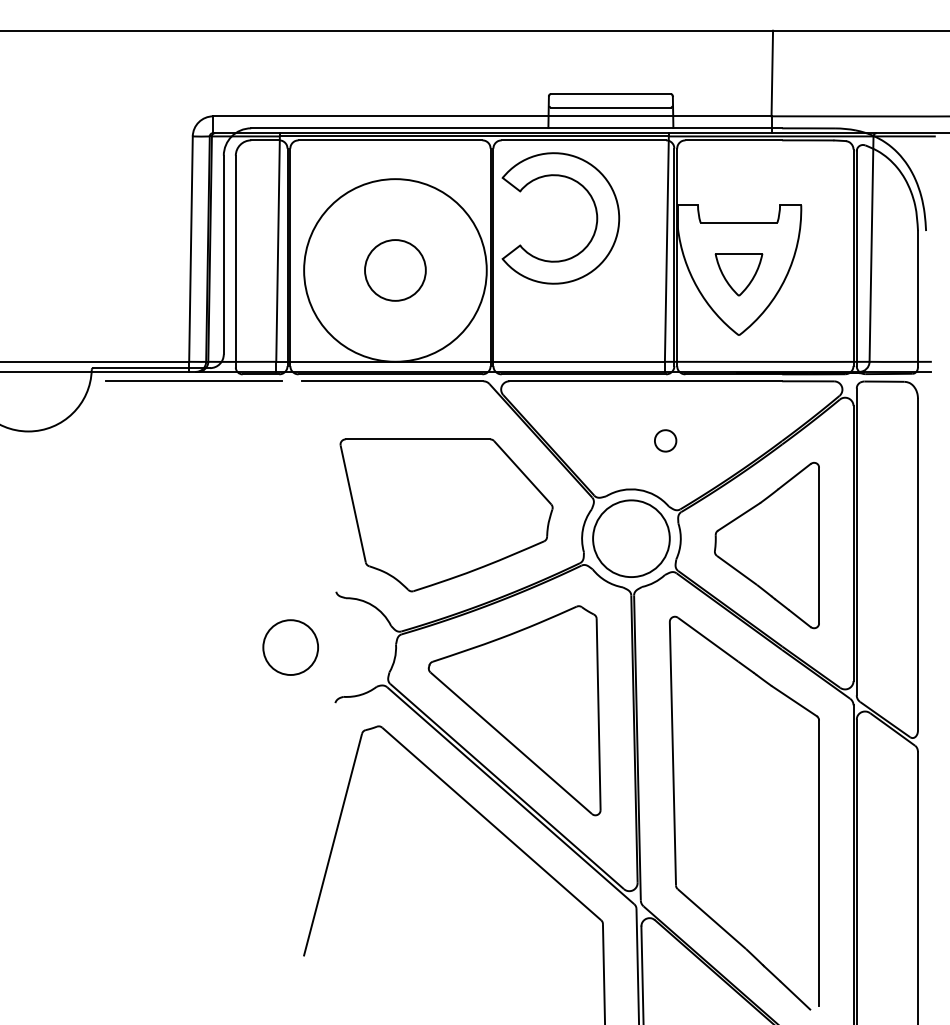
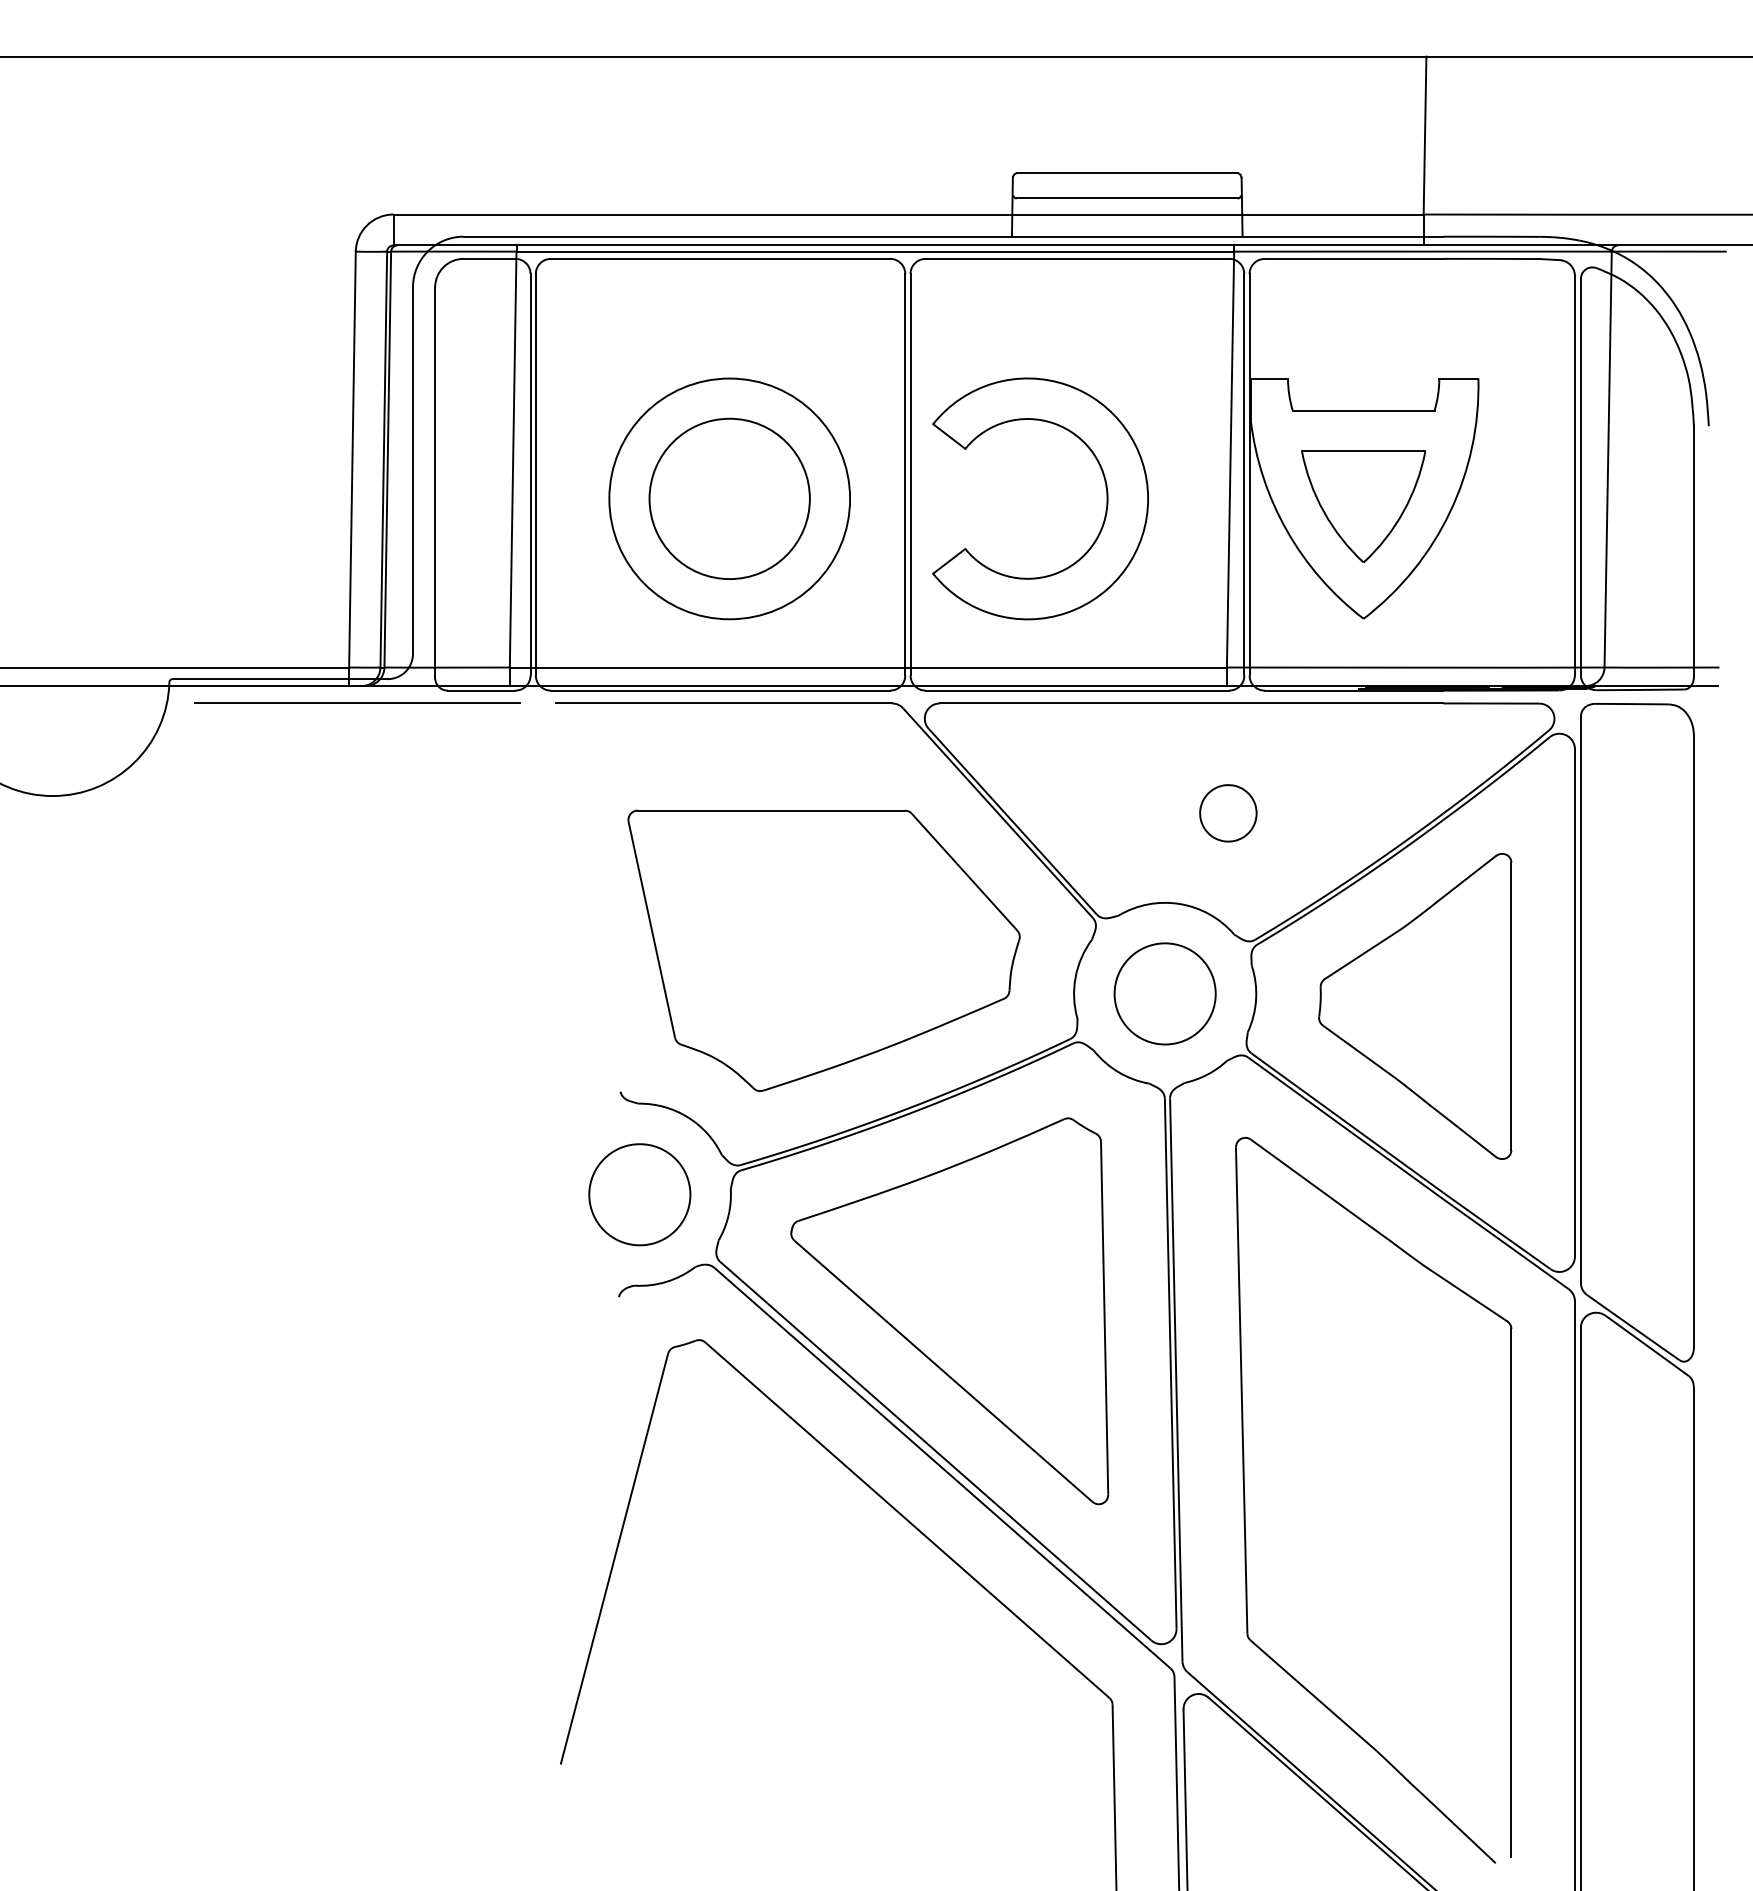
part: (595, 212) -> (1104, 487), moved
circle: (395, 270) -> (729, 498), size x0.71
circle: (395, 270) -> (729, 498), size x1.43
part: (738, 274) -> (1362, 506), size x1.43
part: (665, 440) -> (1227, 812), size x1.43
circle: (631, 538) -> (1165, 993), size x0.71
circle: (290, 647) -> (639, 1194), moved

